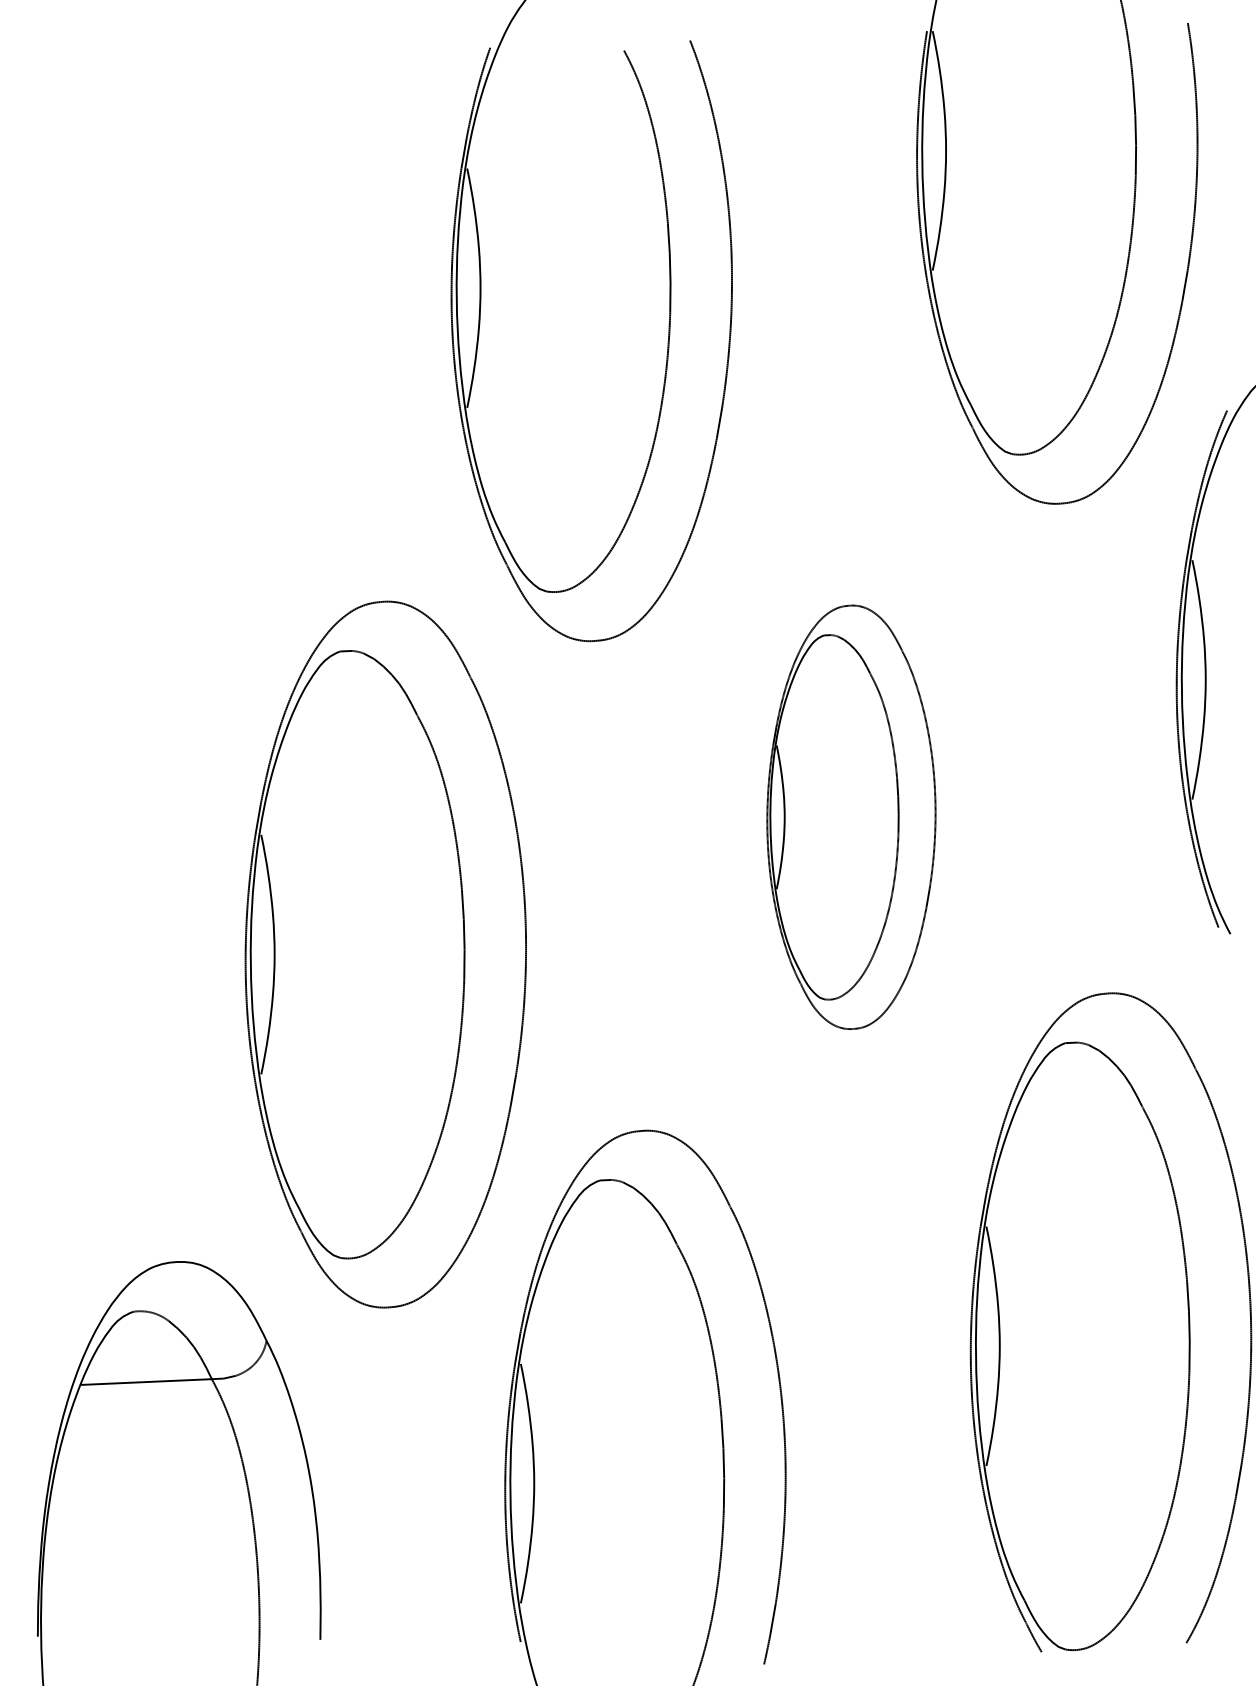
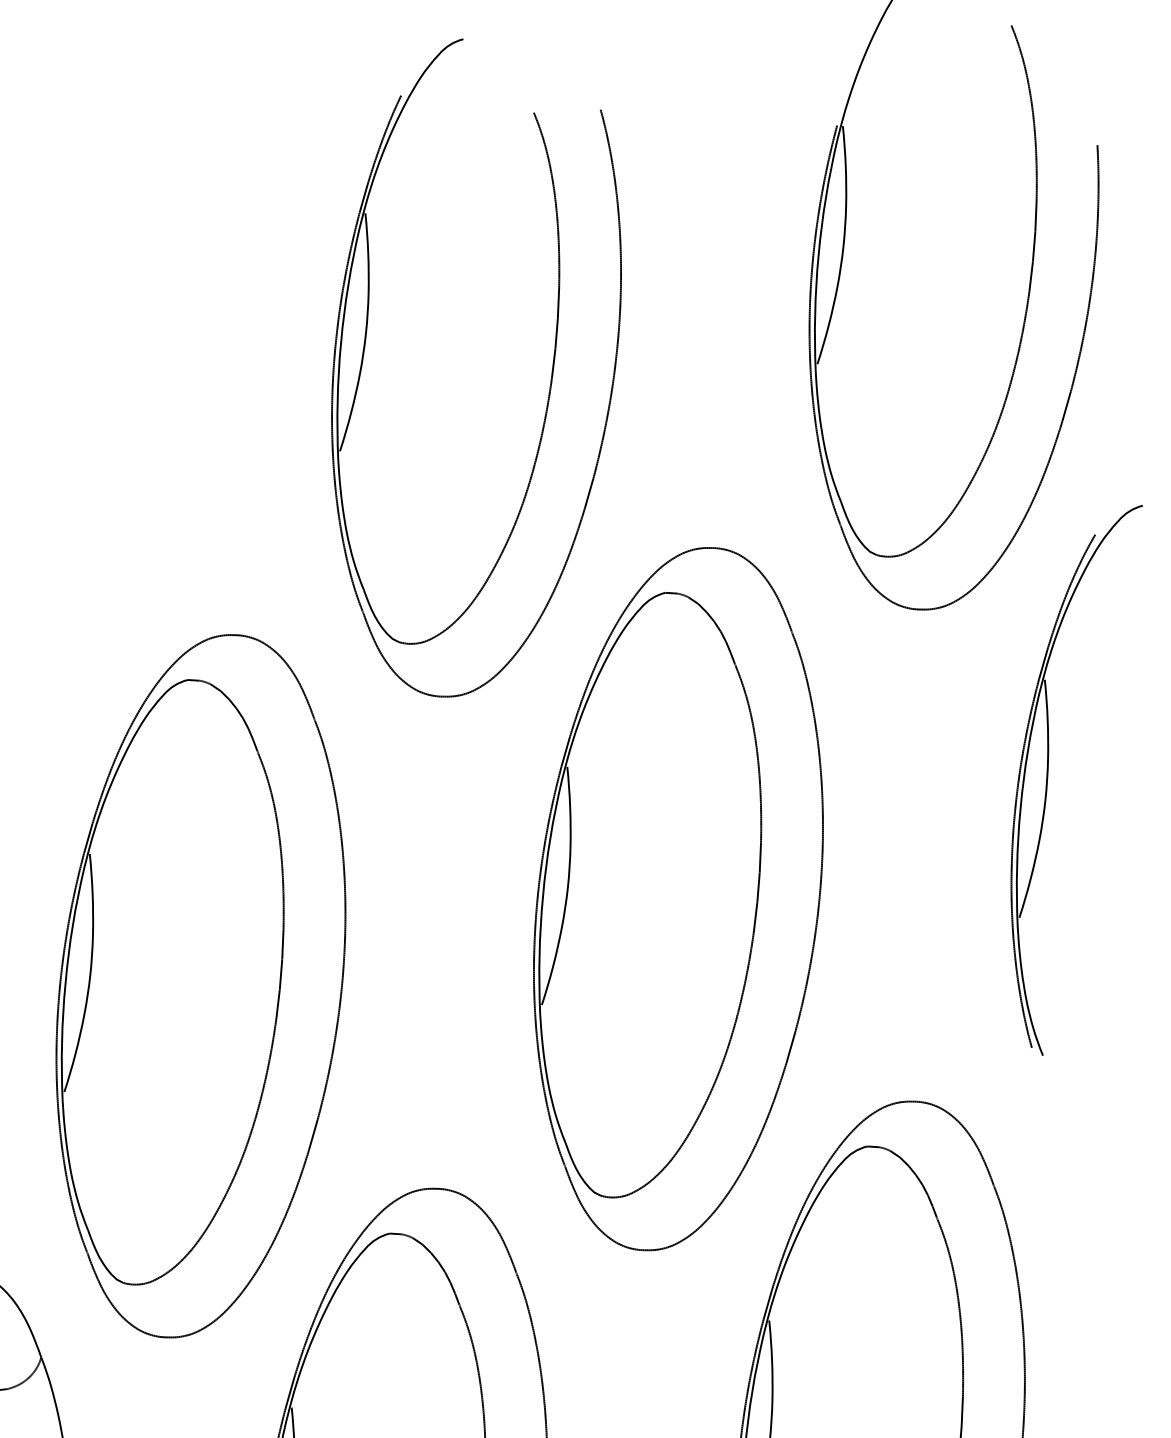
part: (851, 817) -> (678, 899), size x1.67

